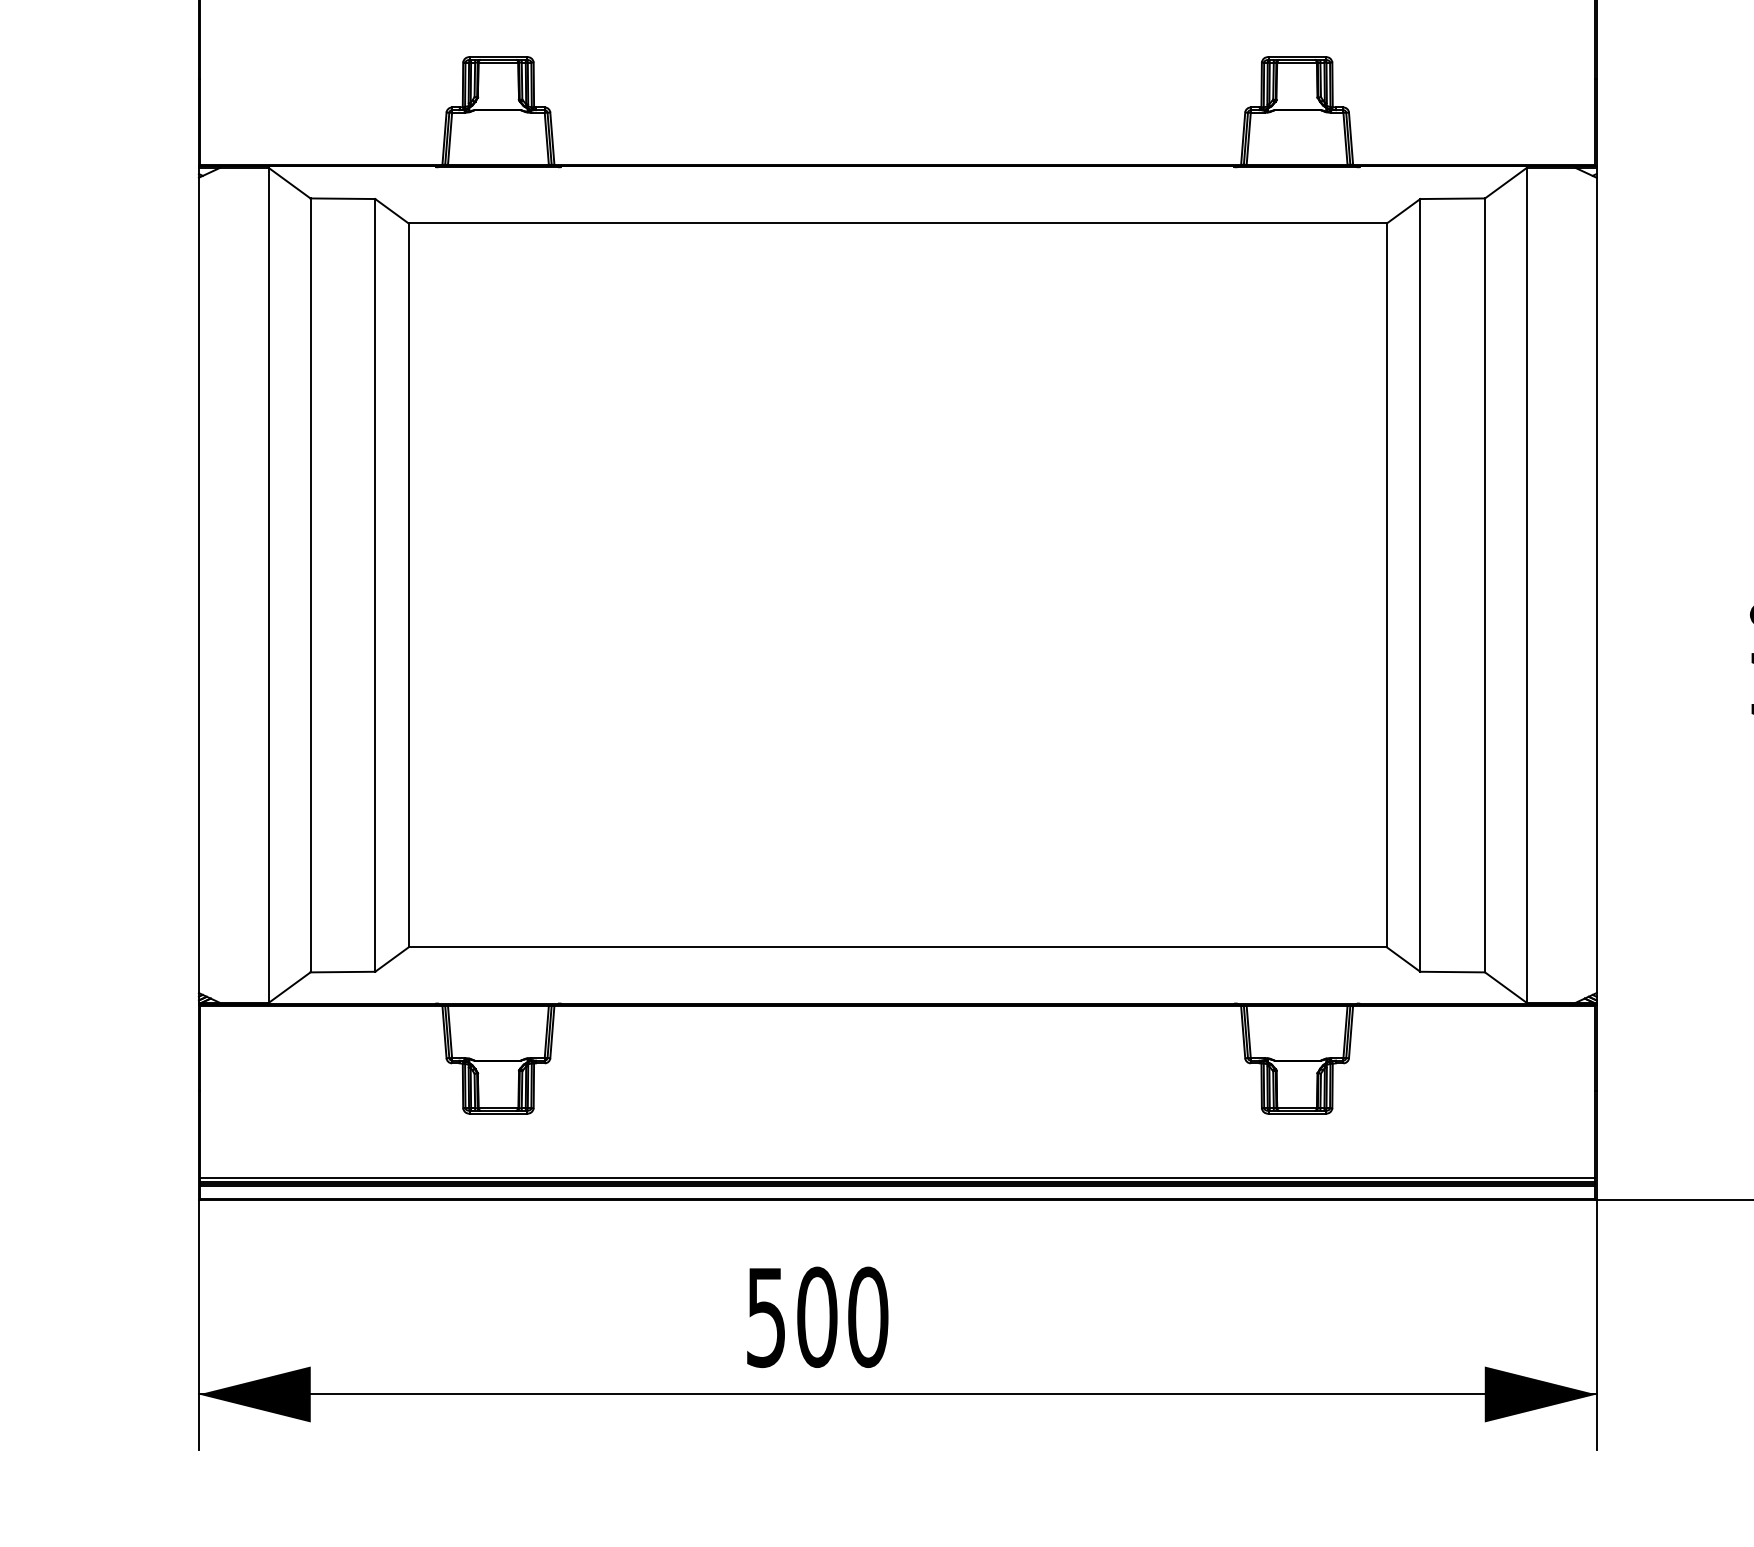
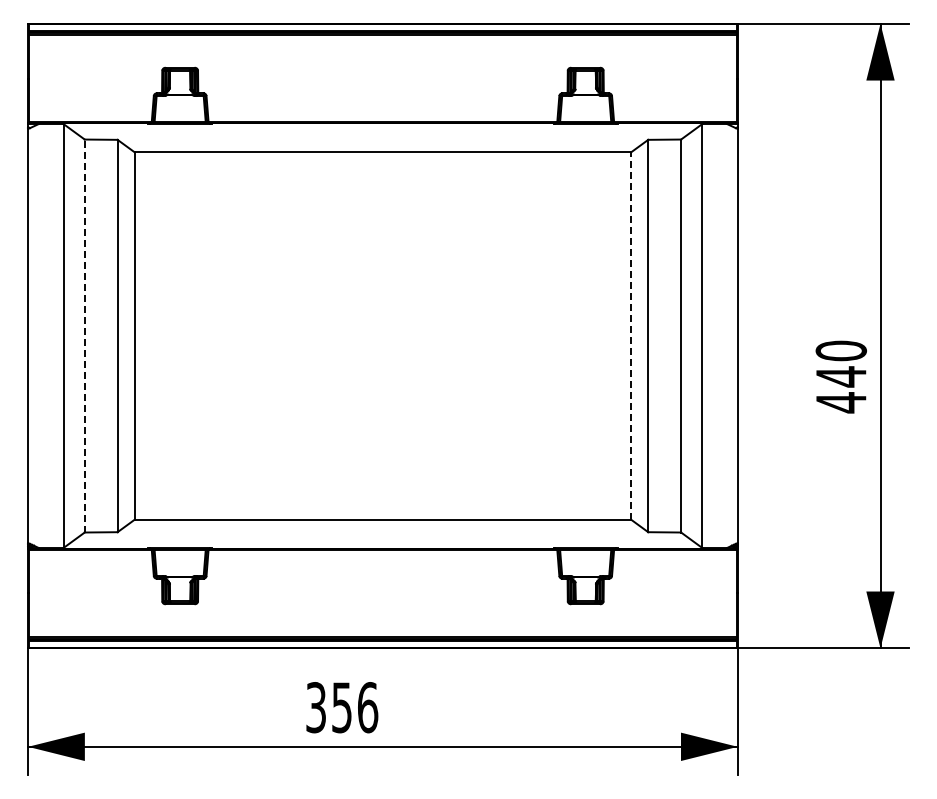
line: (310, 584) -> (84, 335), solid -> dashed
line: (1387, 586) -> (631, 336), solid -> dashed
text: (818, 1317) -> (342, 707), 500 -> 356

